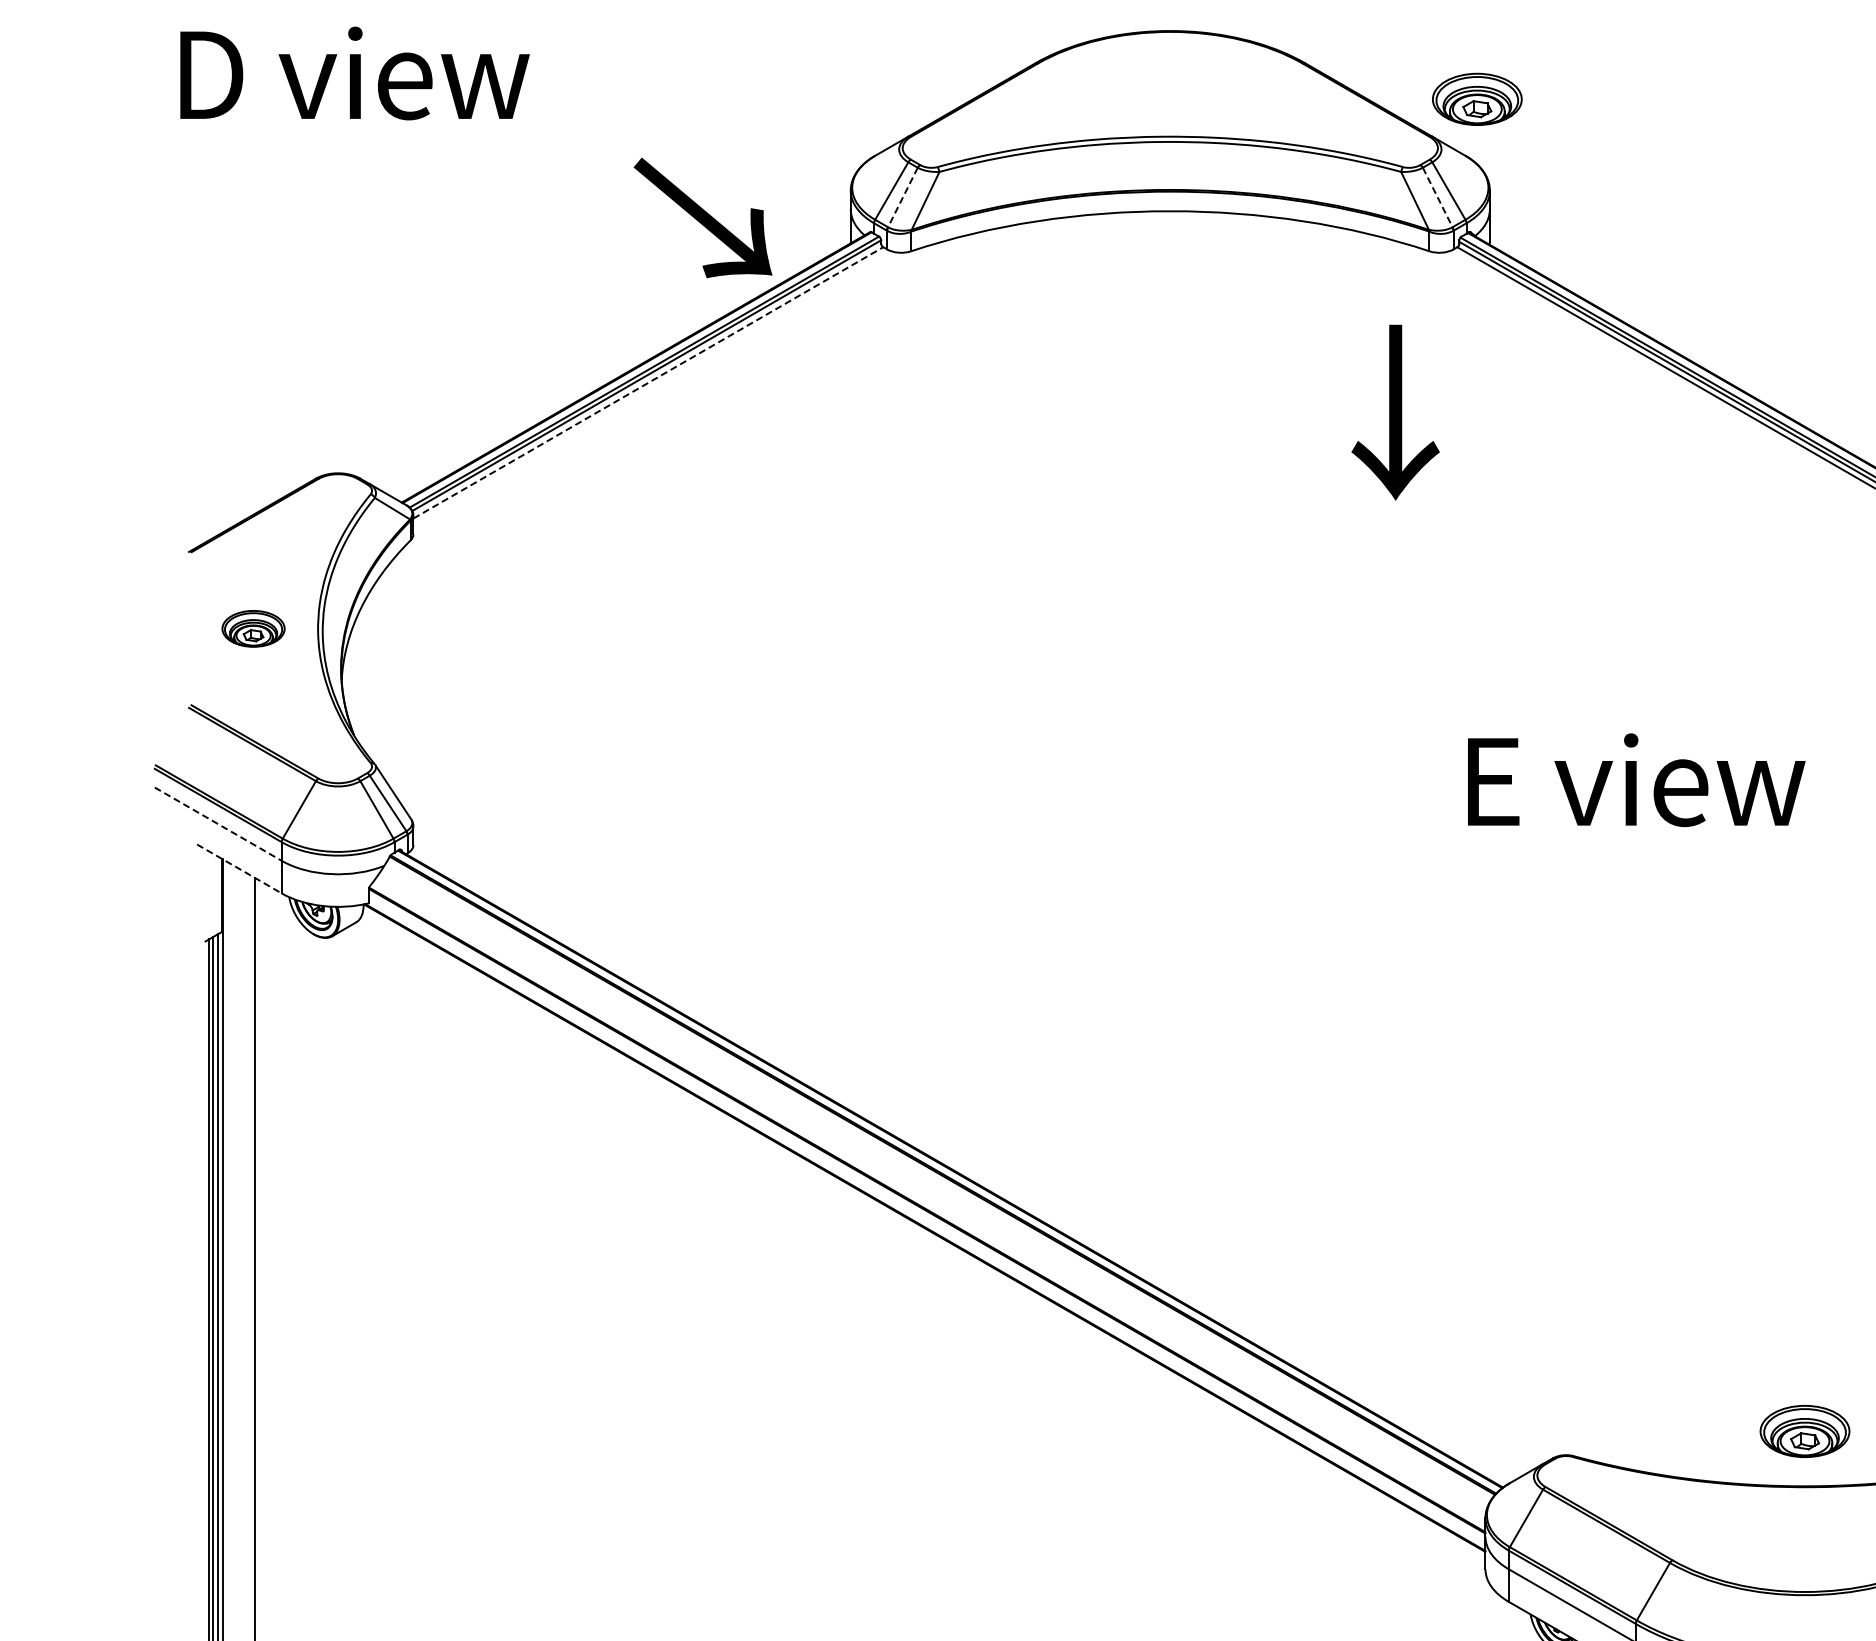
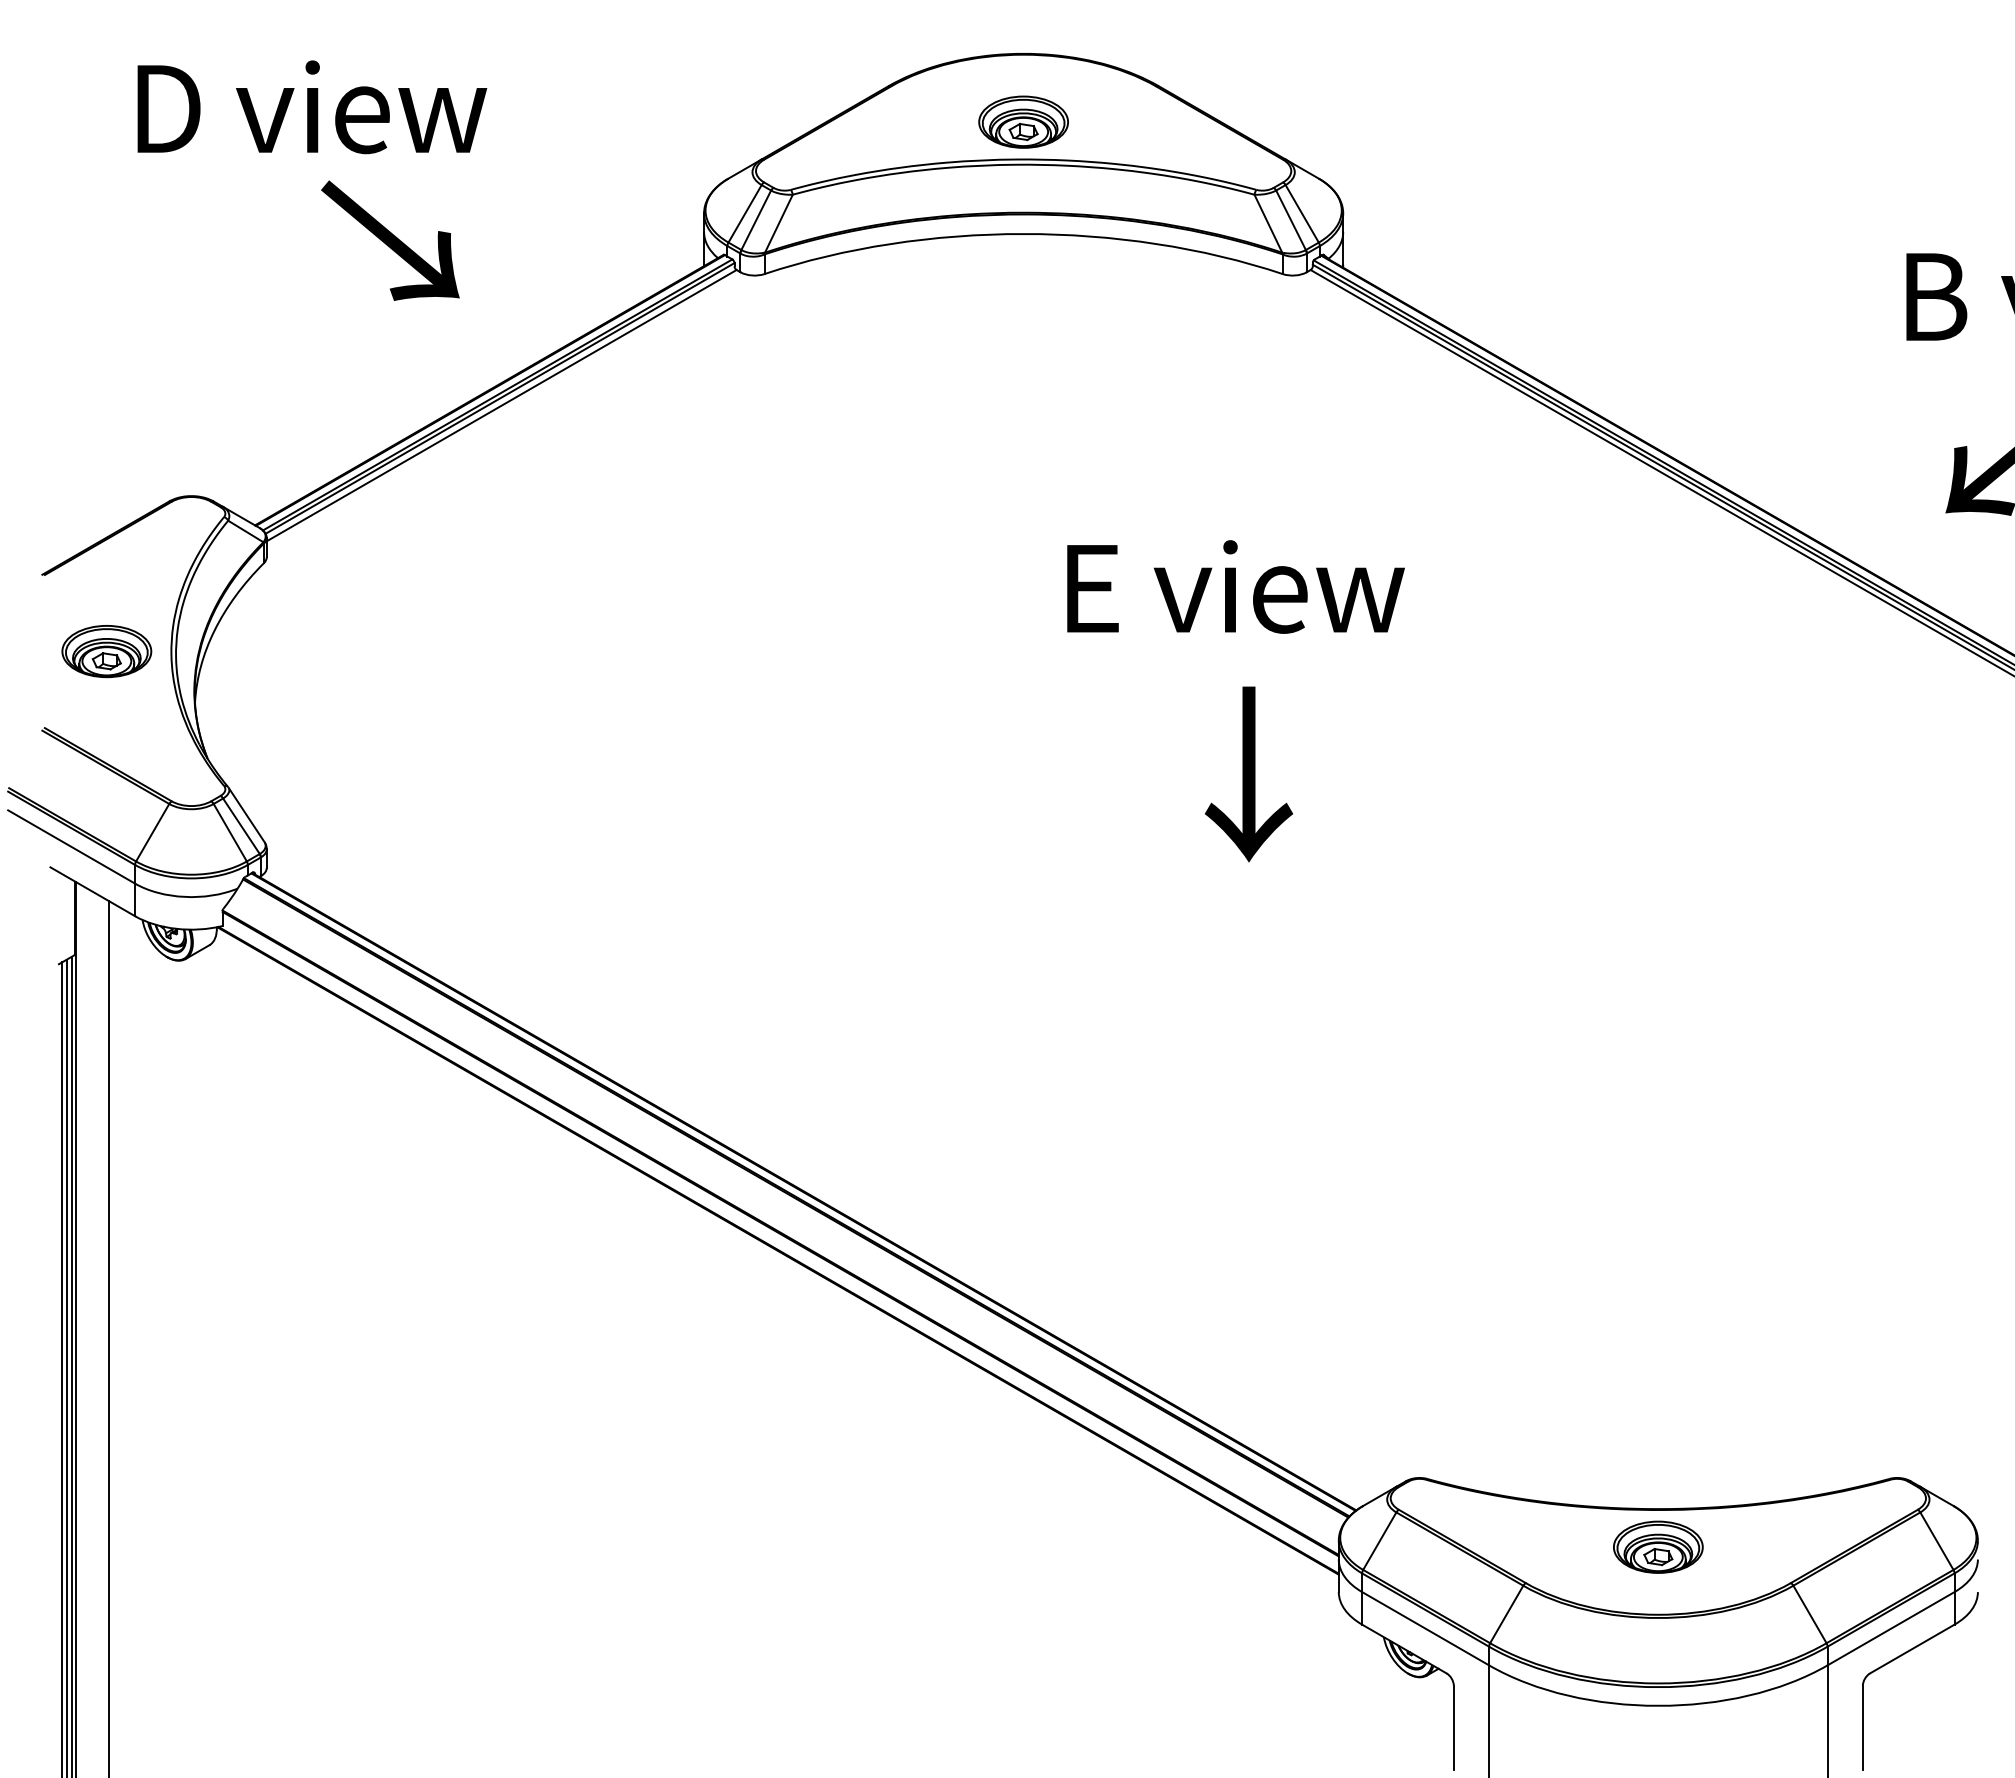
text: (355, 73) -> (312, 107), moved
part: (1477, 98) -> (1023, 121), moved
line: (903, 197) -> (756, 220), dashed -> solid
line: (1438, 197) -> (1291, 220), dashed -> solid
text: (703, 217) -> (390, 240), moved
line: (649, 382) -> (502, 405), dashed -> solid
text: (1395, 412) -> (1248, 774), moved
part: (253, 628) -> (106, 651), size x1.43
text: (1636, 779) -> (1235, 586), moved
line: (219, 824) -> (72, 847), dashed -> solid
line: (239, 868) -> (92, 891), dashed -> solid
part: (1805, 1430) -> (1658, 1546), moved

